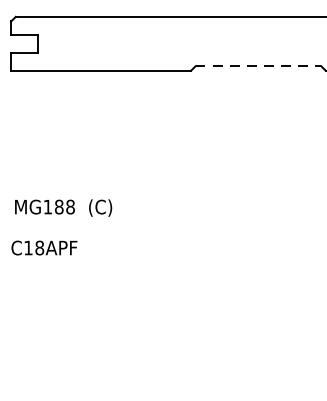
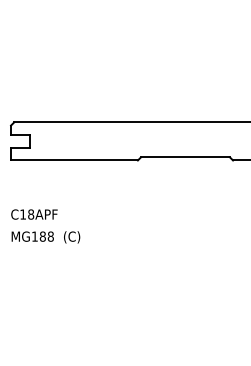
line: (258, 66) -> (185, 157), dashed -> solid
text: (62, 208) -> (45, 237), moved
text: (44, 247) -> (34, 214), moved

